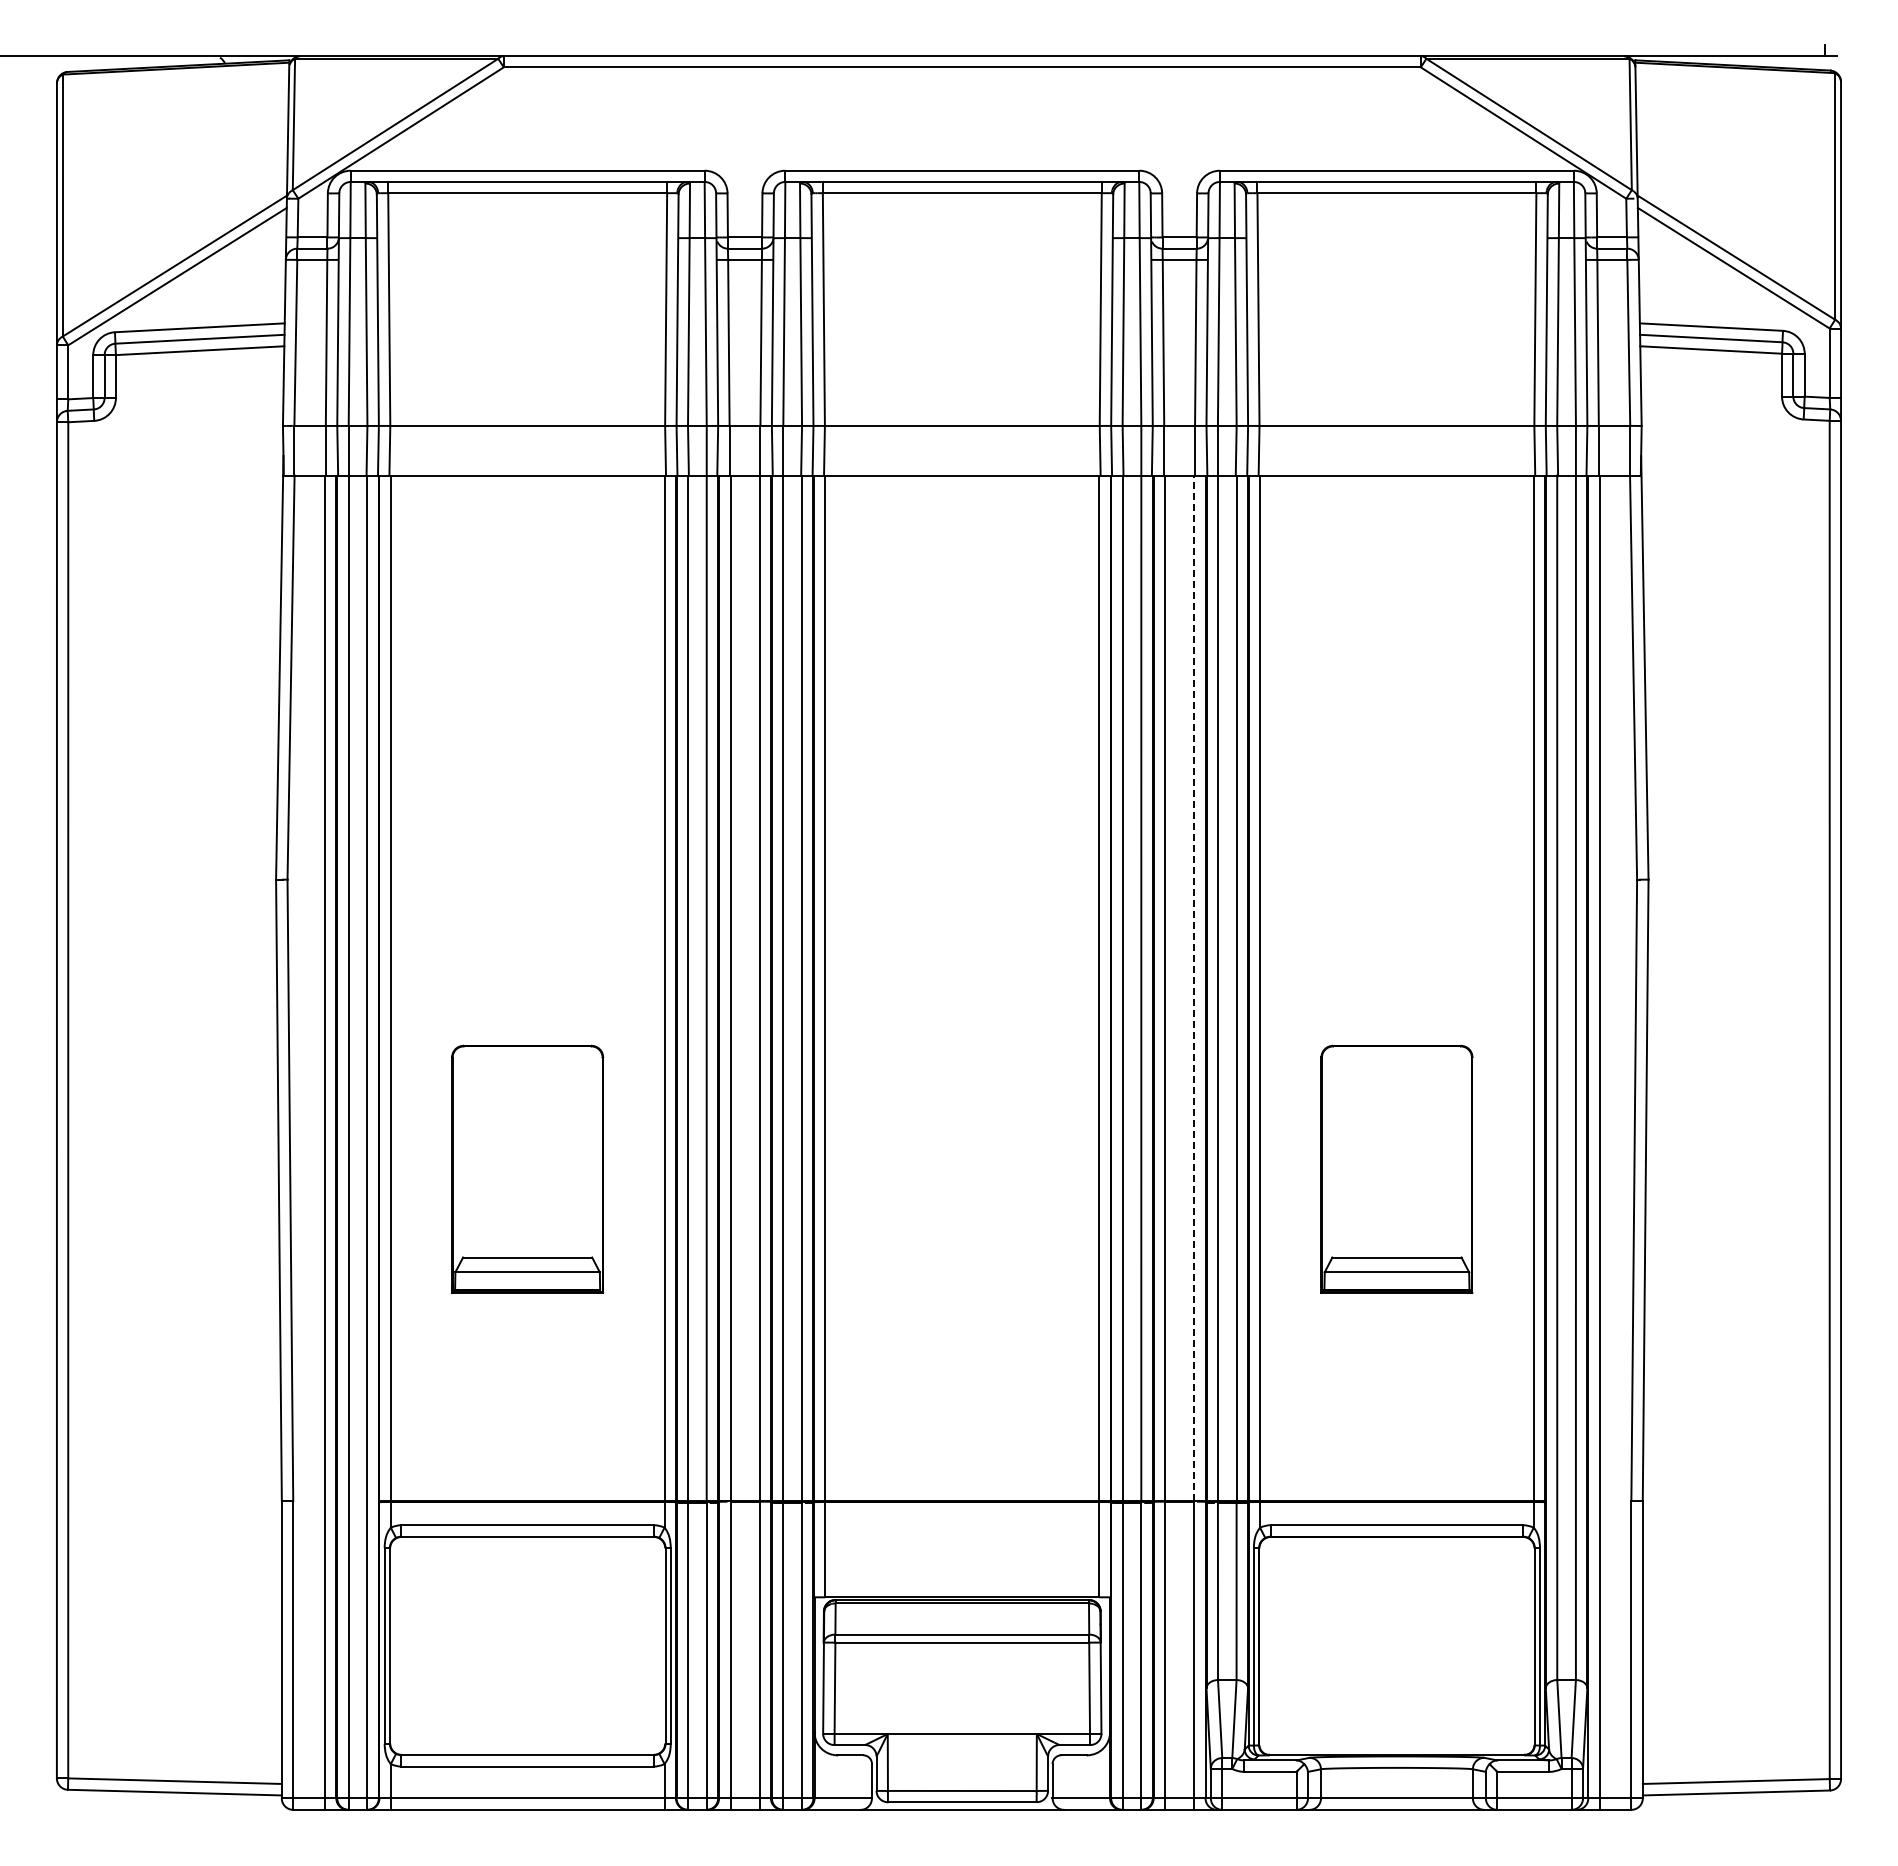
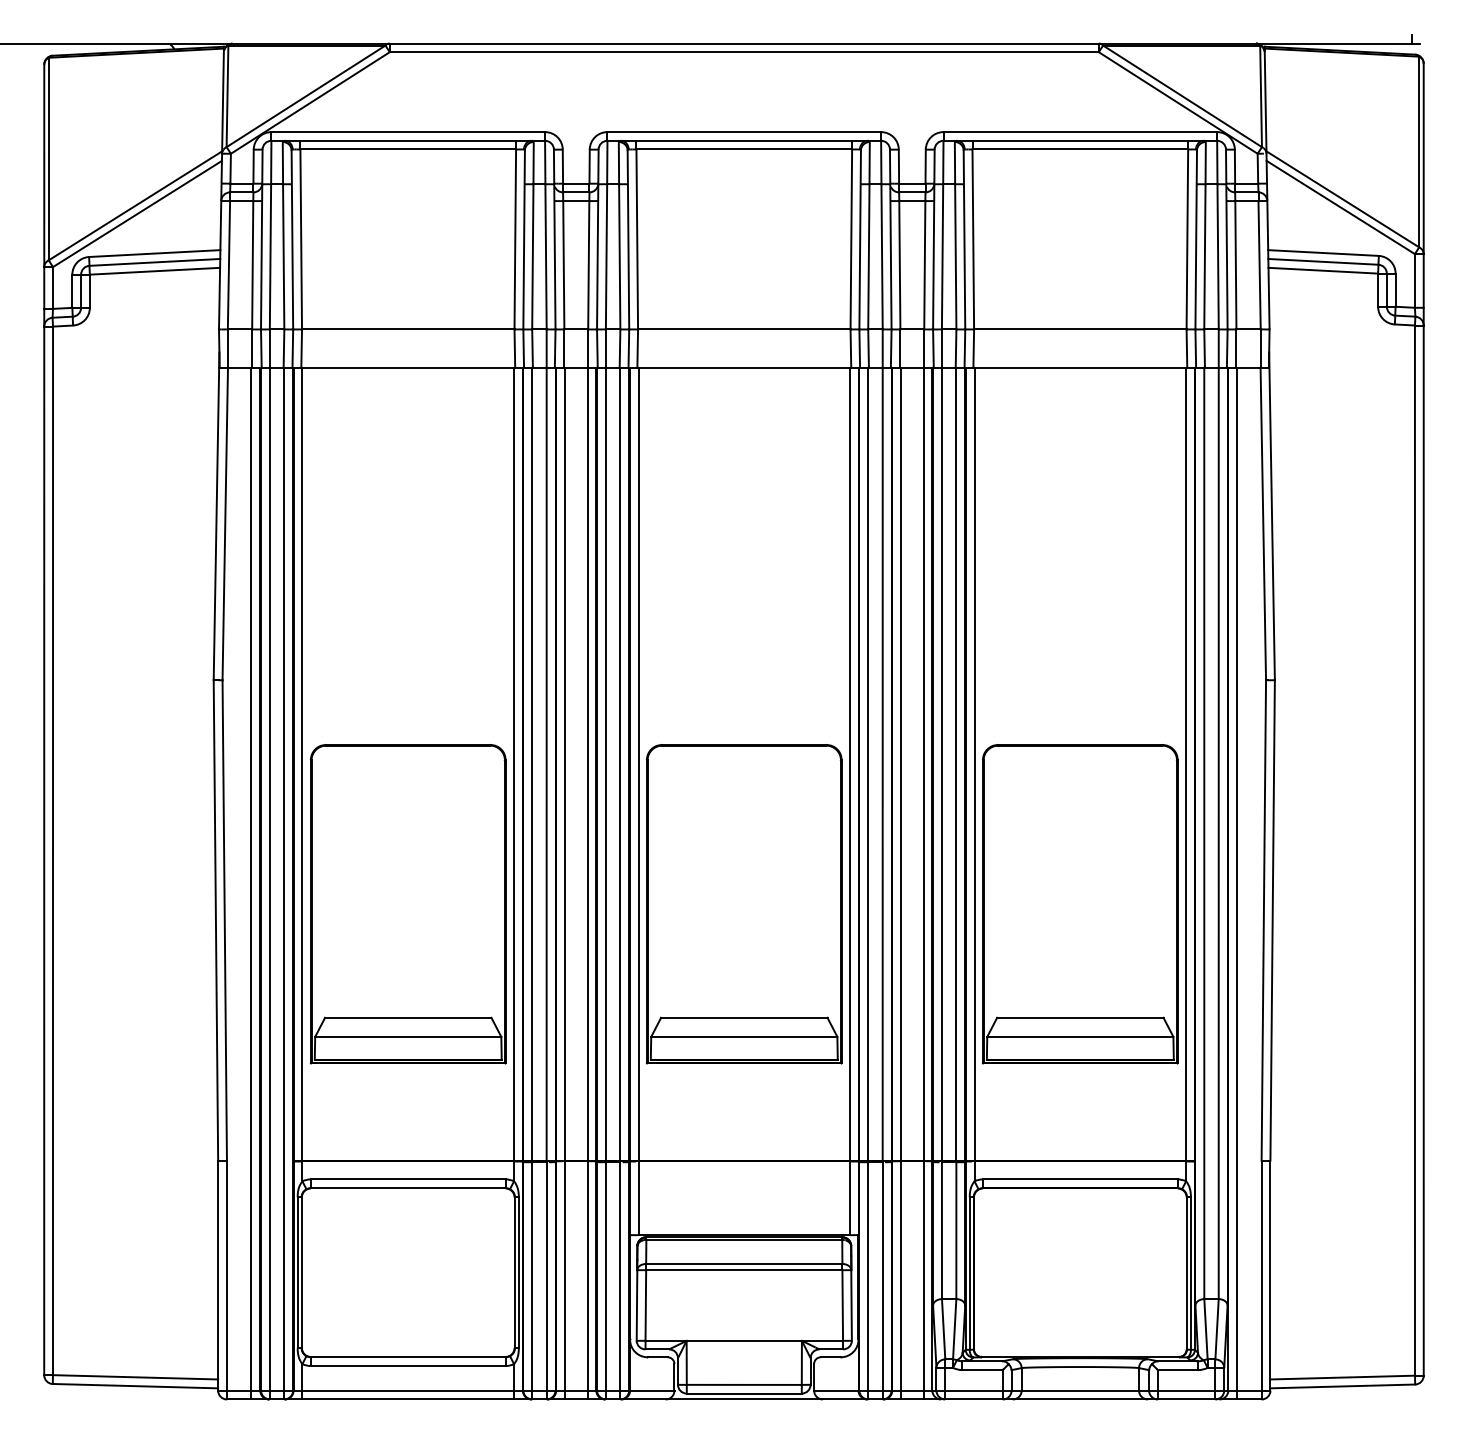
line: (1194, 988) -> (923, 764), dashed -> solid
part: (527, 1169) -> (408, 904), size x1.67
part: (962, 1169) -> (744, 904), added
part: (1396, 1169) -> (1080, 904), size x1.67

